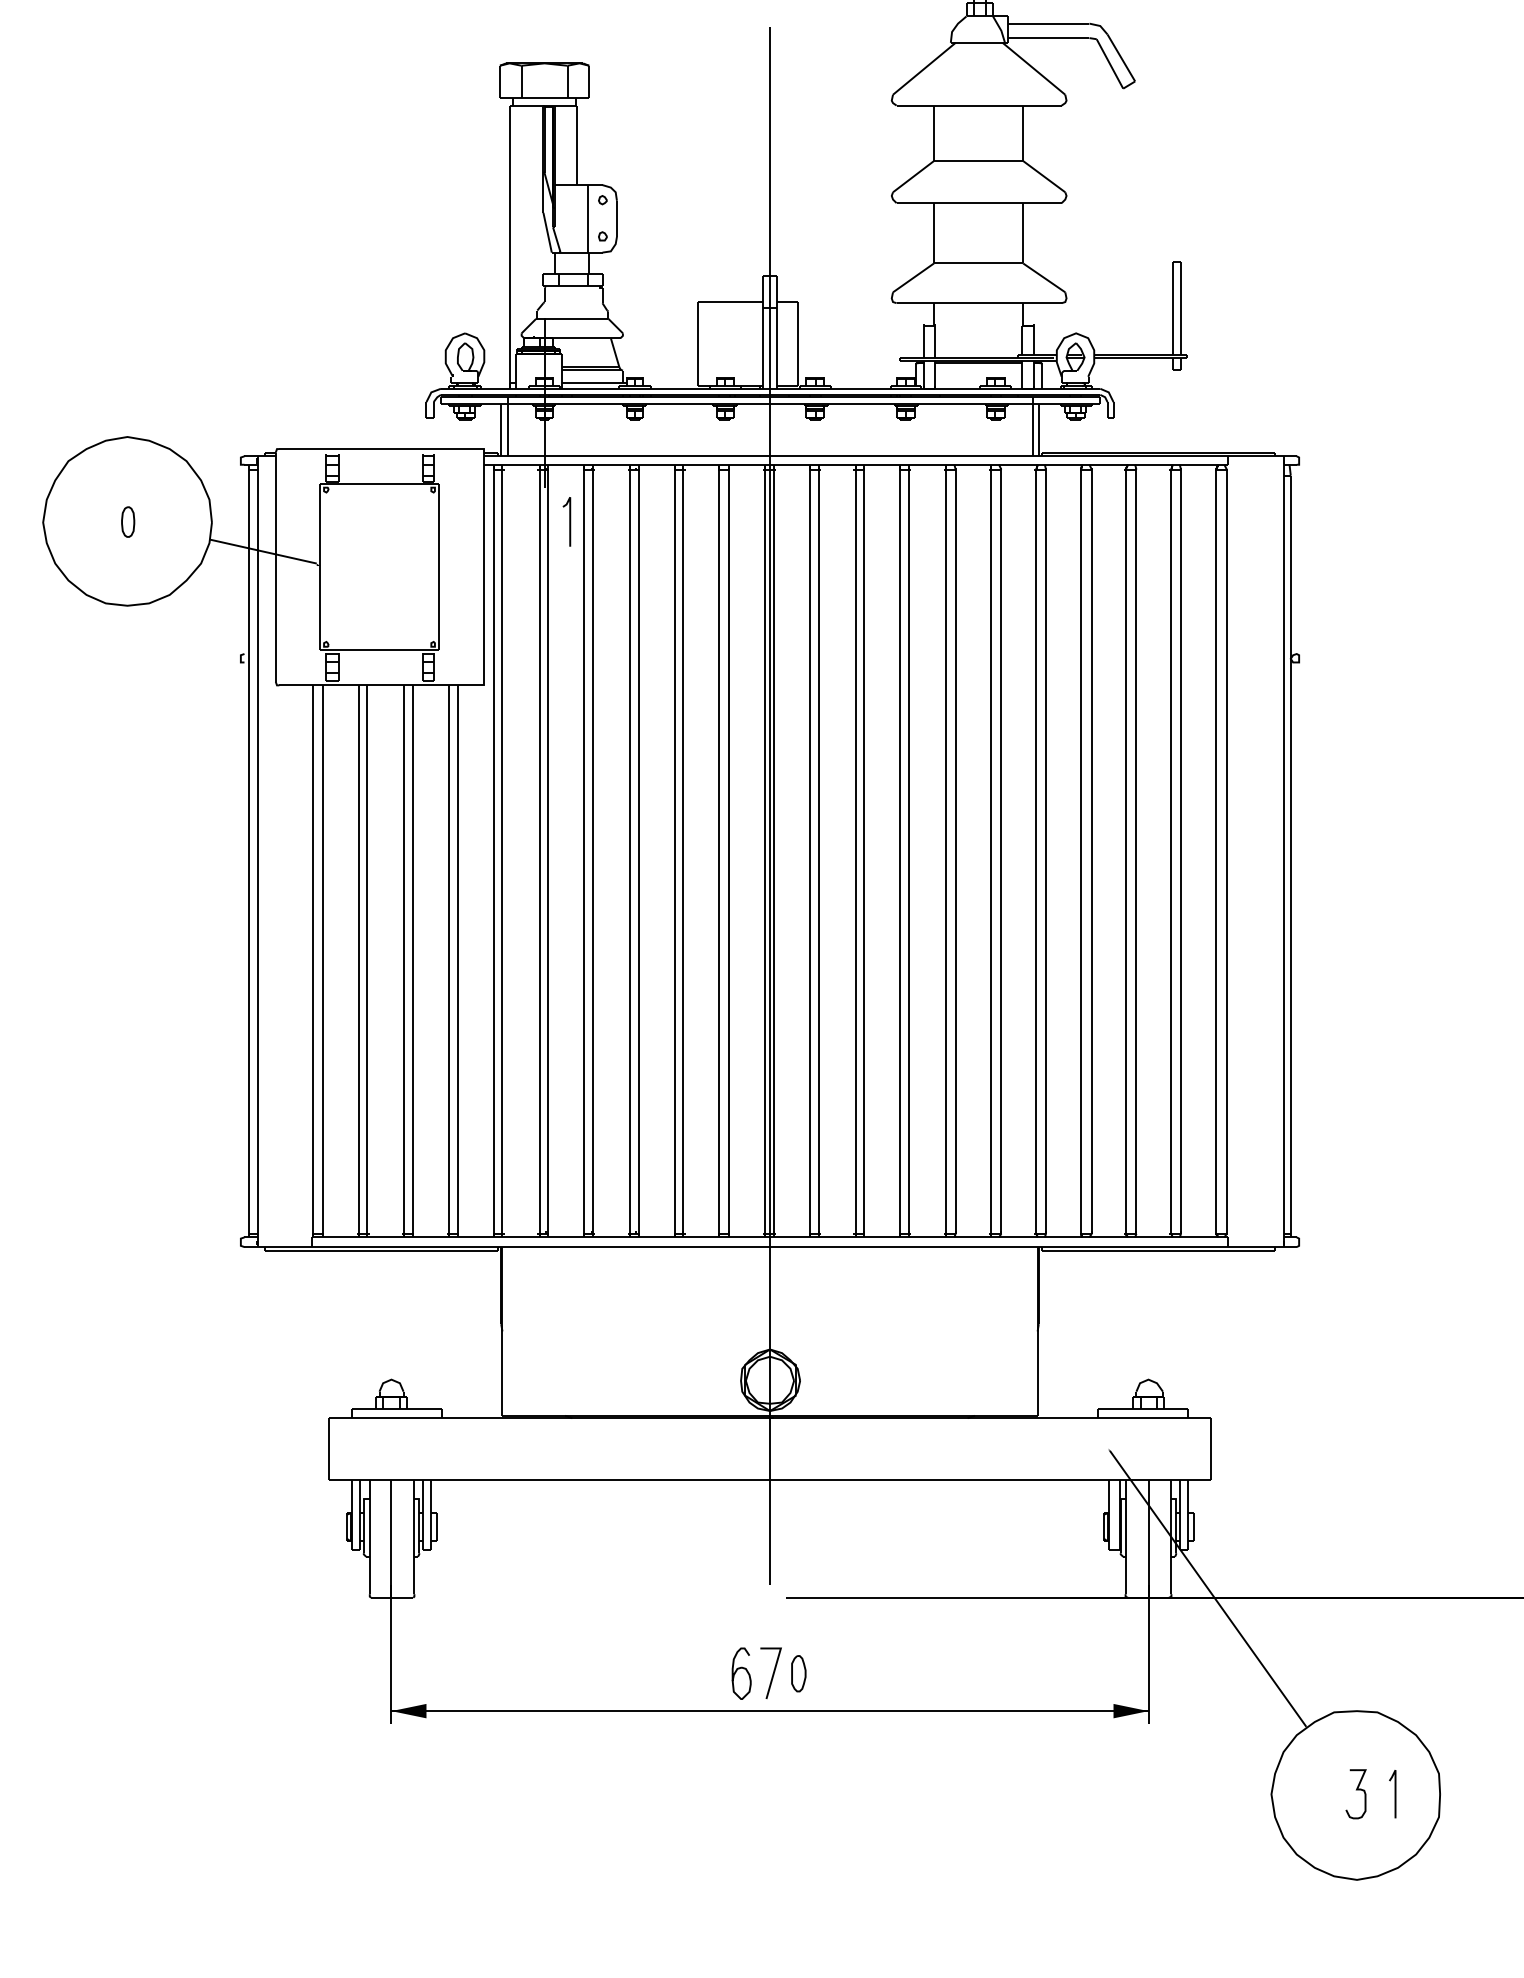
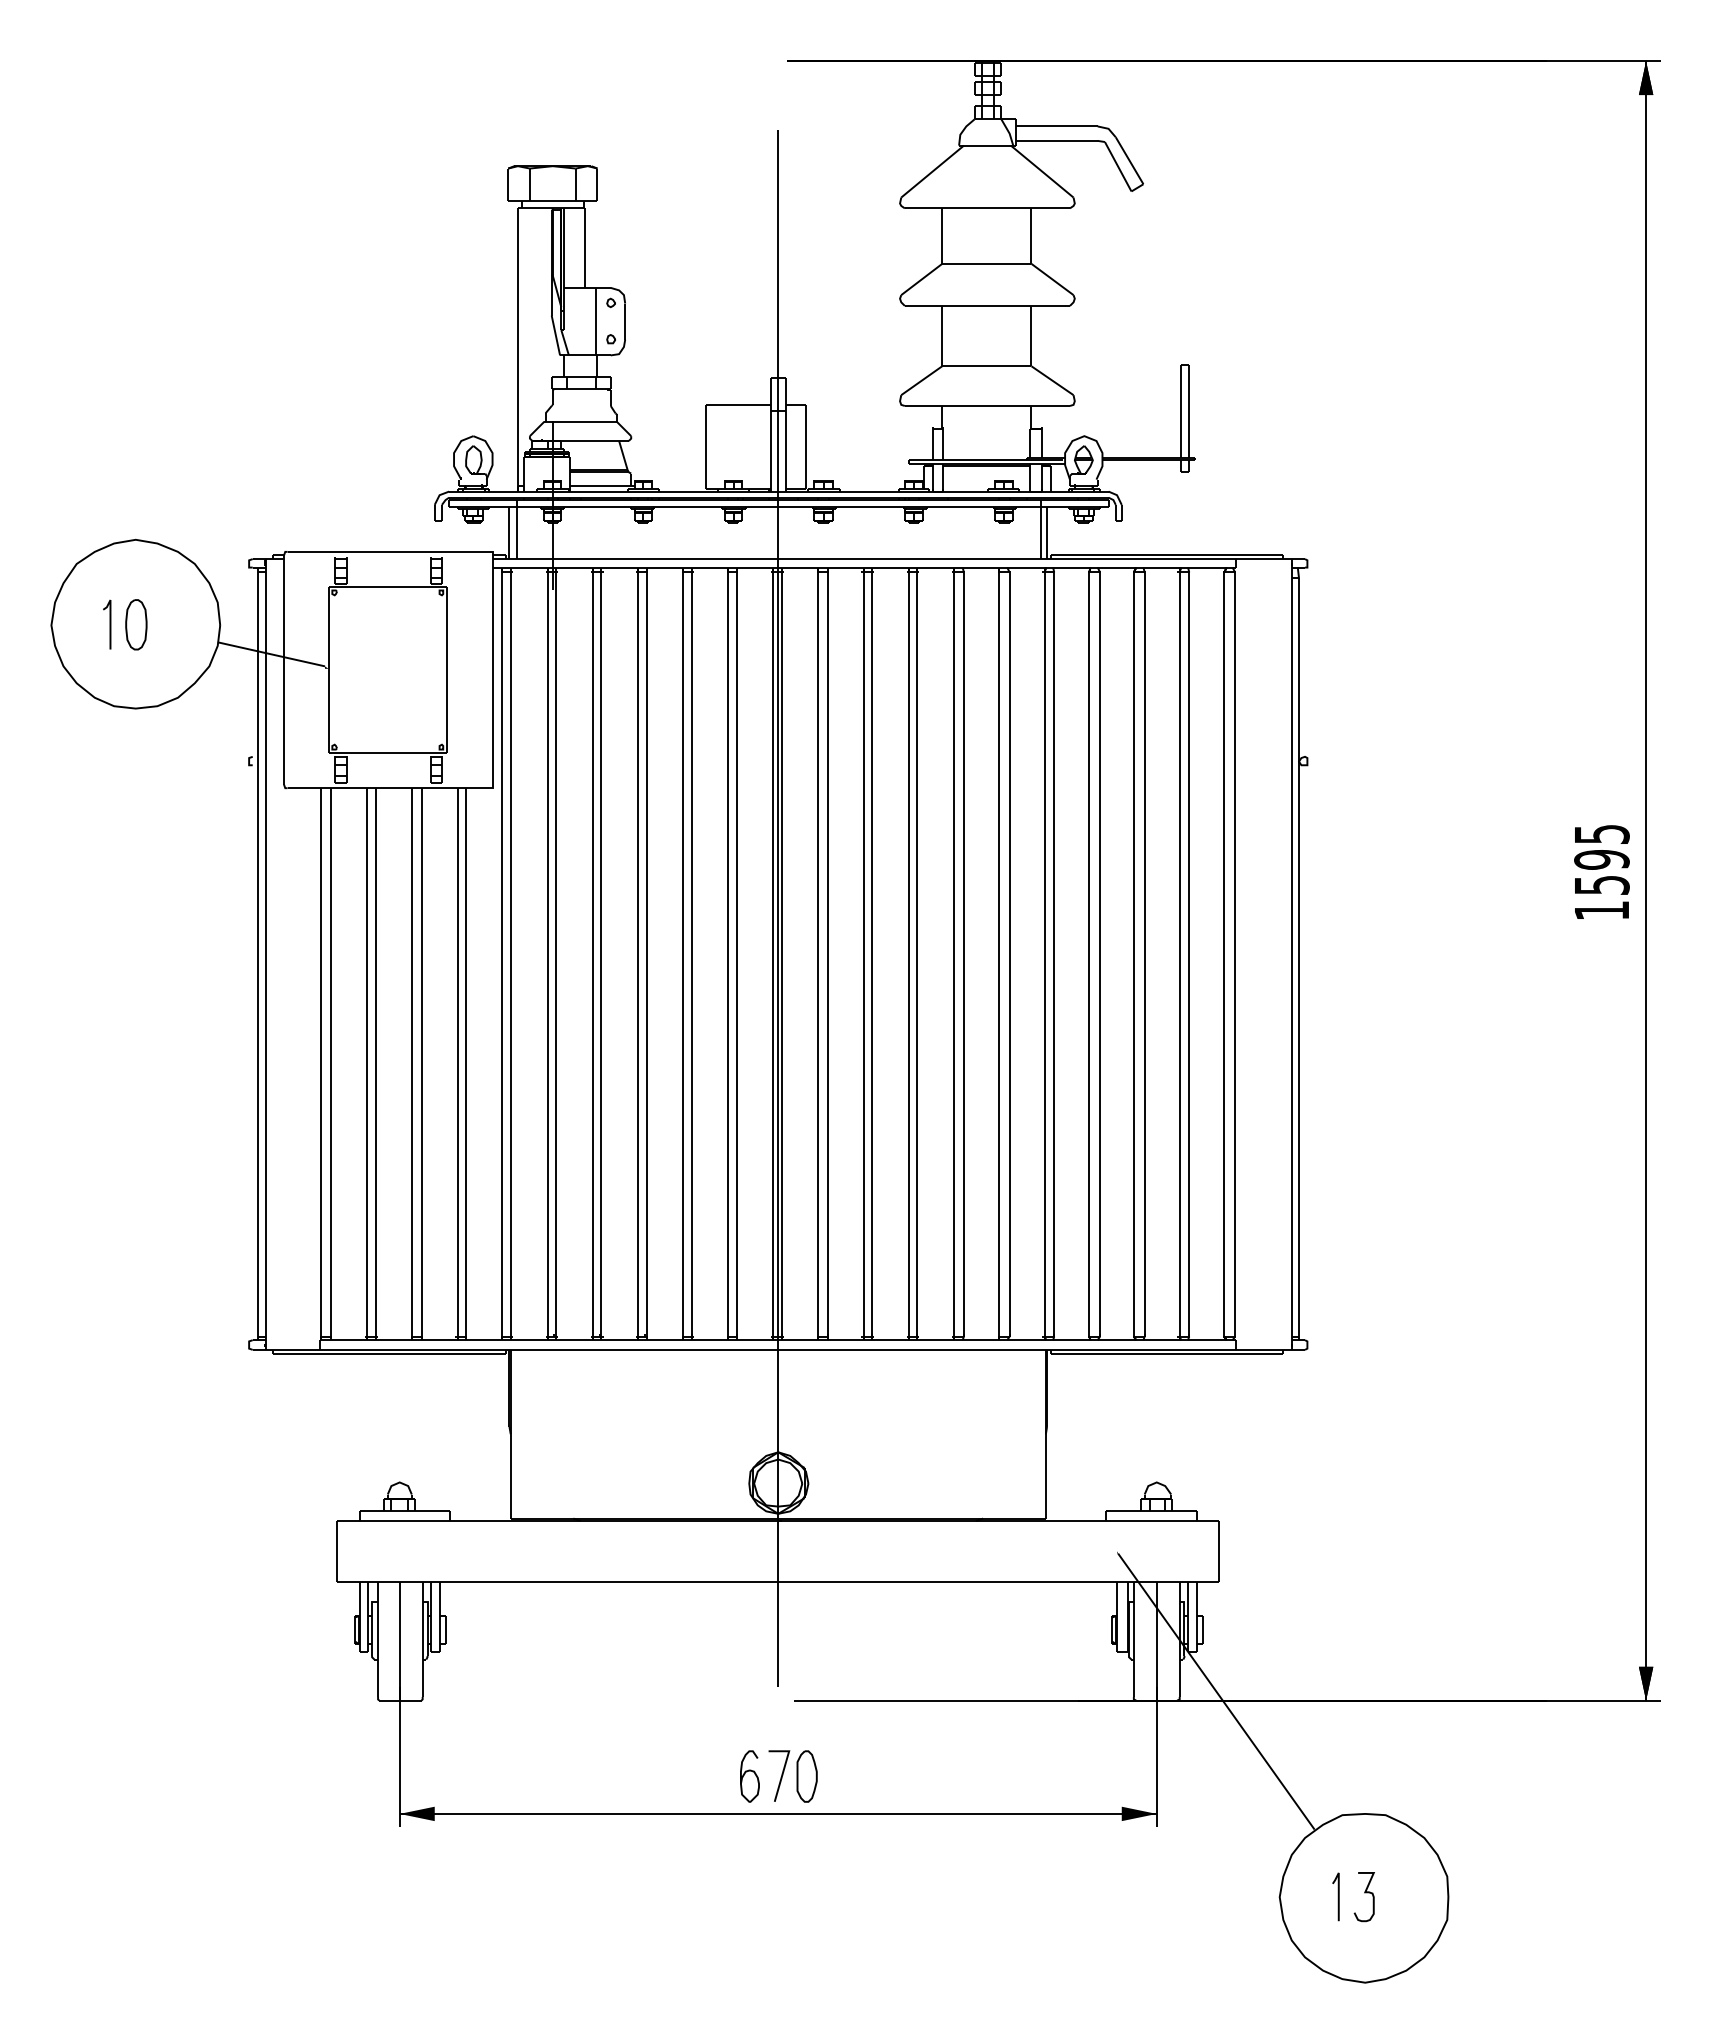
part: (128, 521) -> (136, 624), size x1.67
line: (569, 521) -> (109, 624), moved
part: (798, 1673) -> (806, 1776), size x1.43
line: (1394, 1793) -> (1337, 1896), moved

